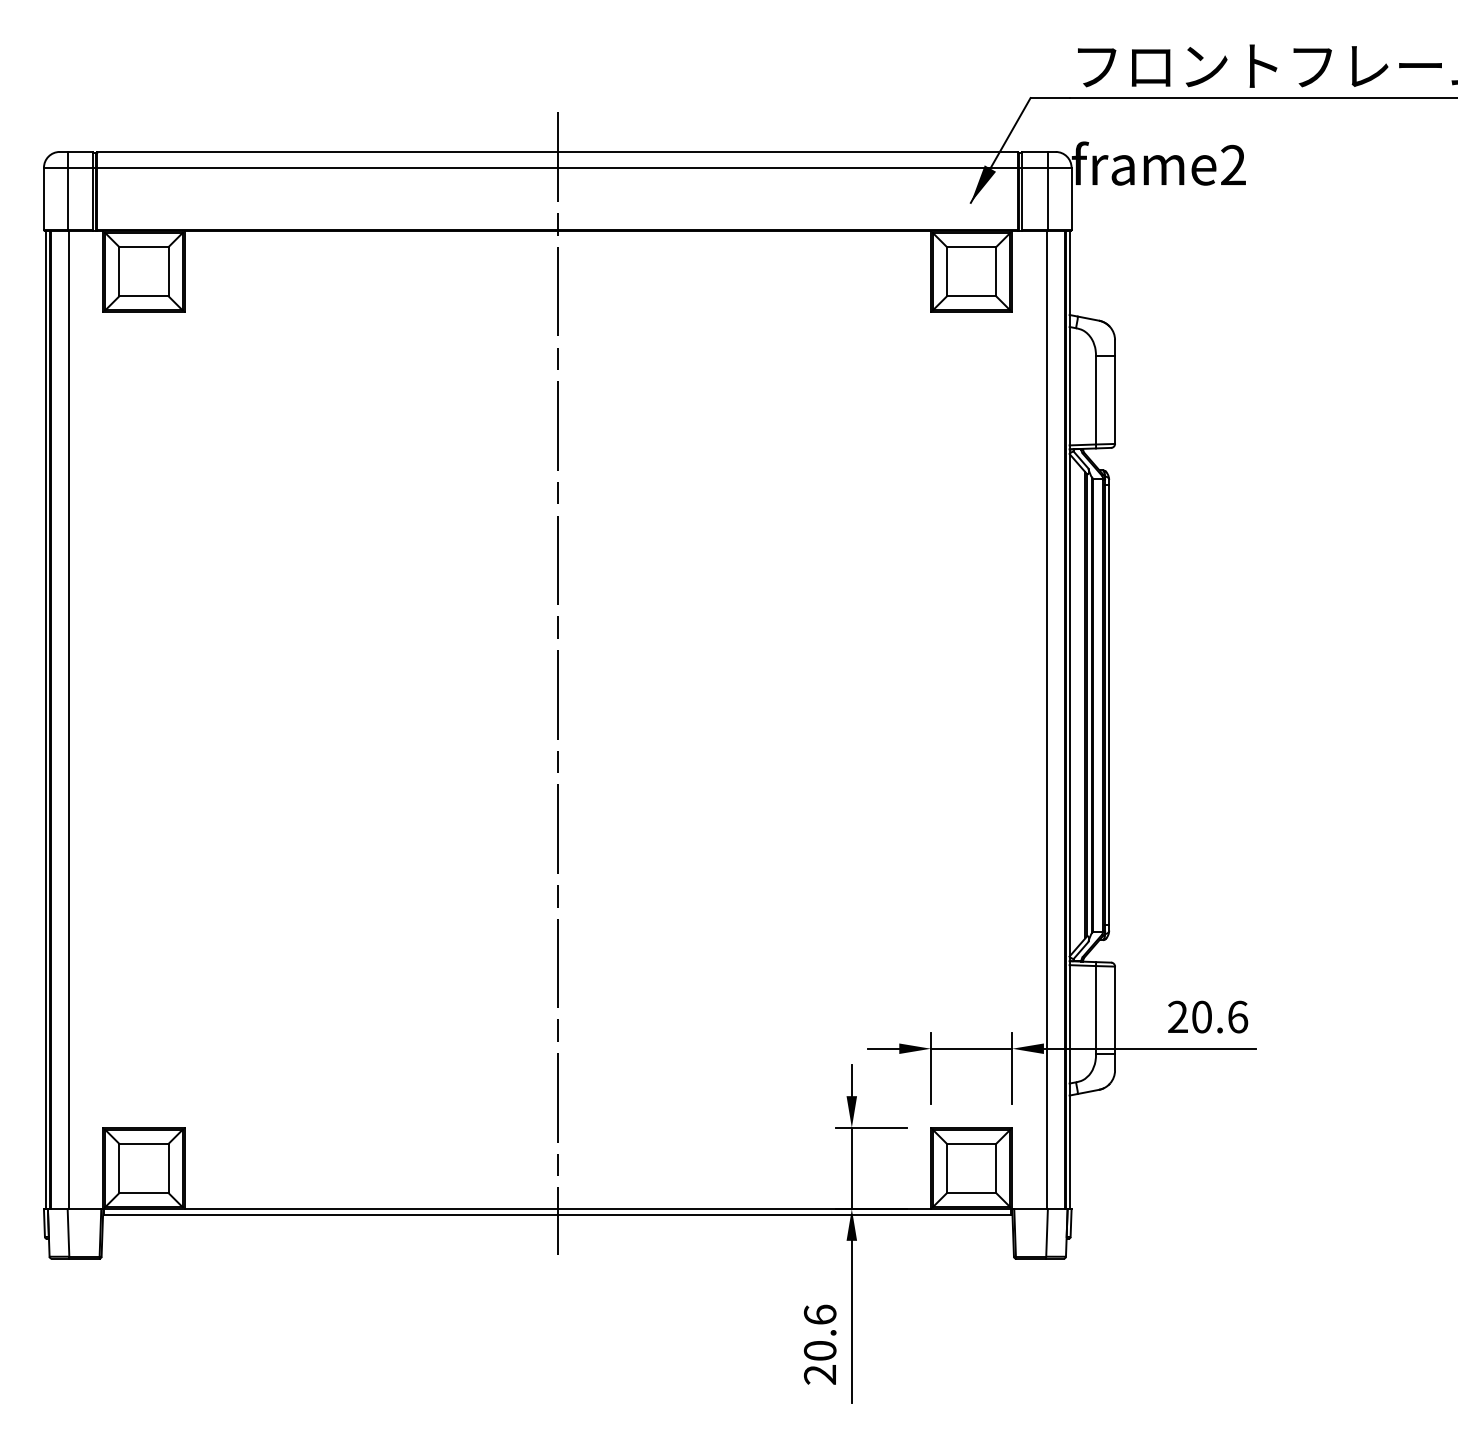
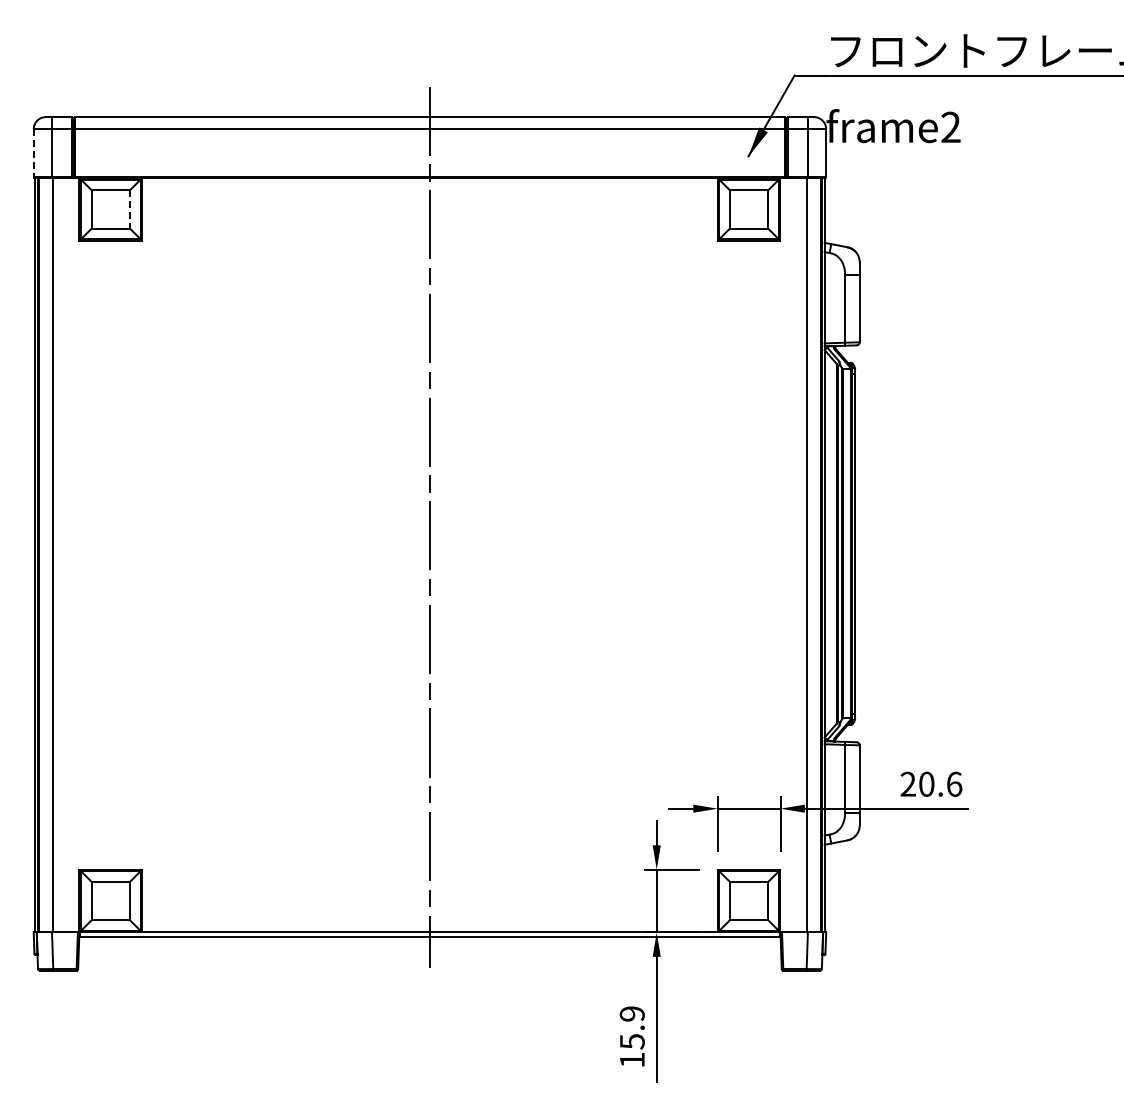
line: (43, 199) -> (33, 153), solid -> dashed
line: (168, 271) -> (129, 209), solid -> dashed
text: (819, 1344) -> (631, 1036), 20.6 -> 15.9

